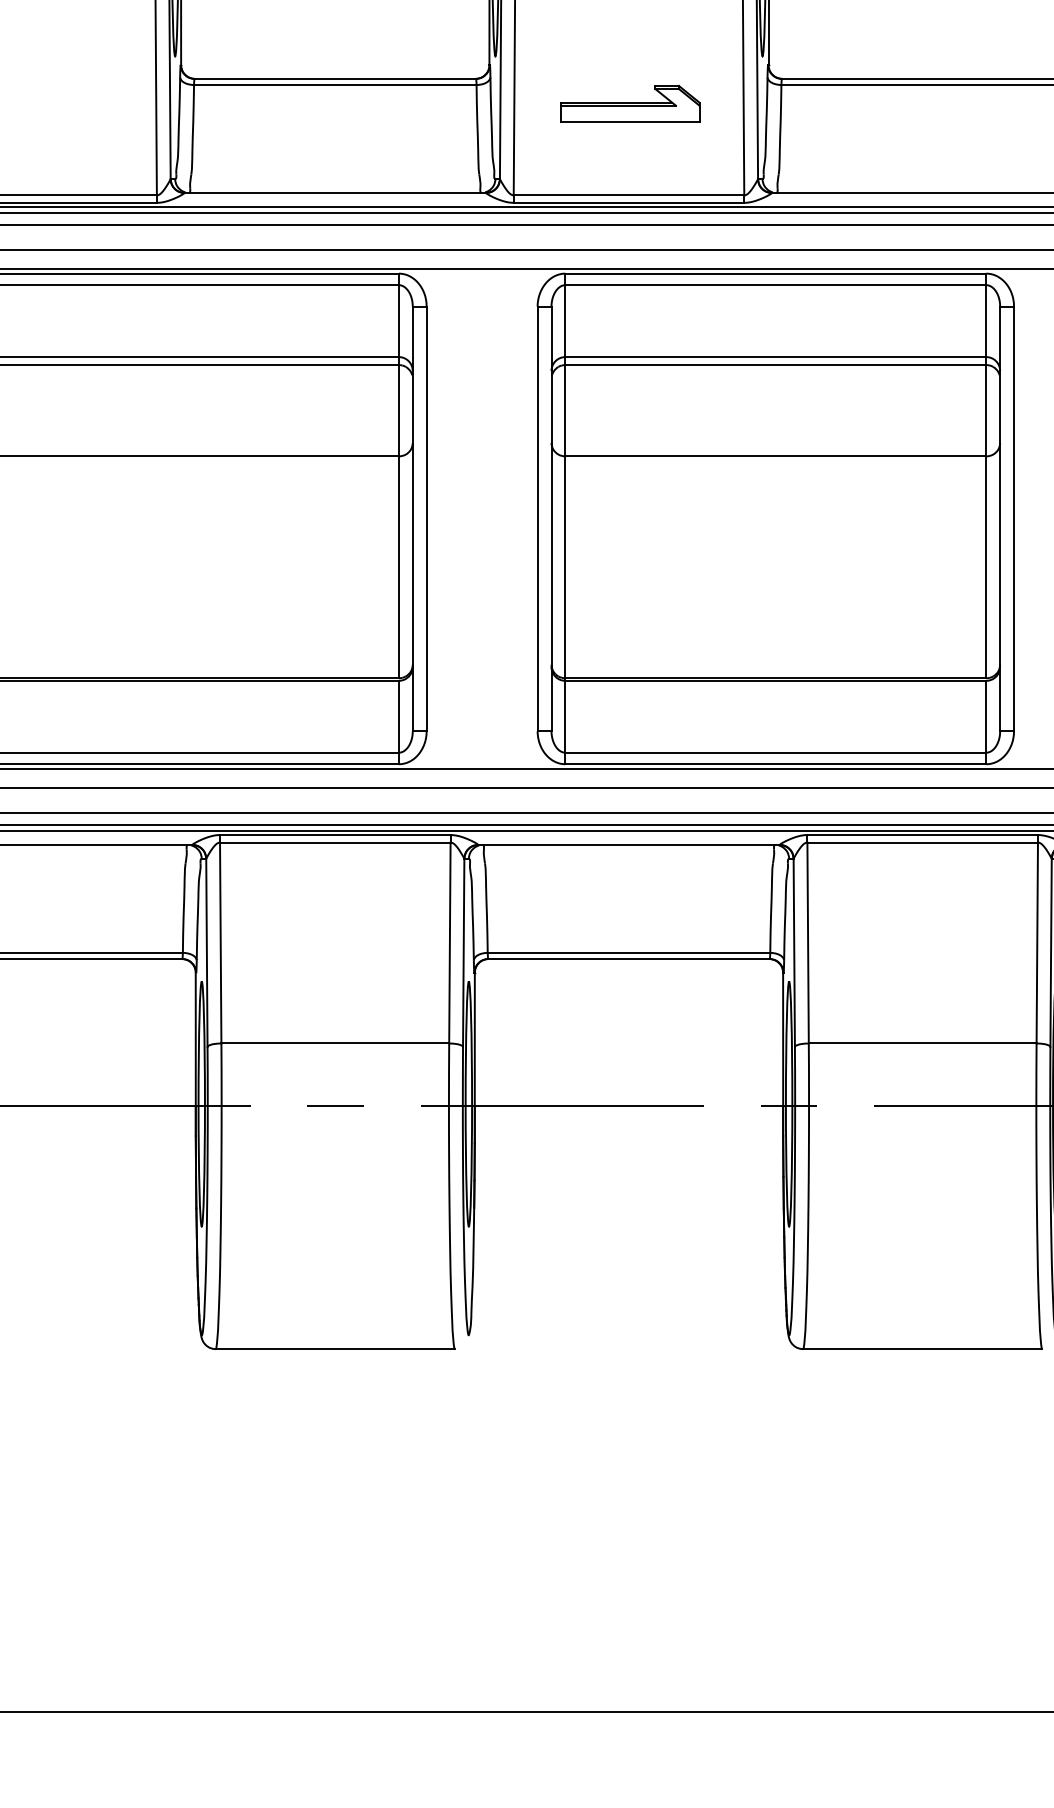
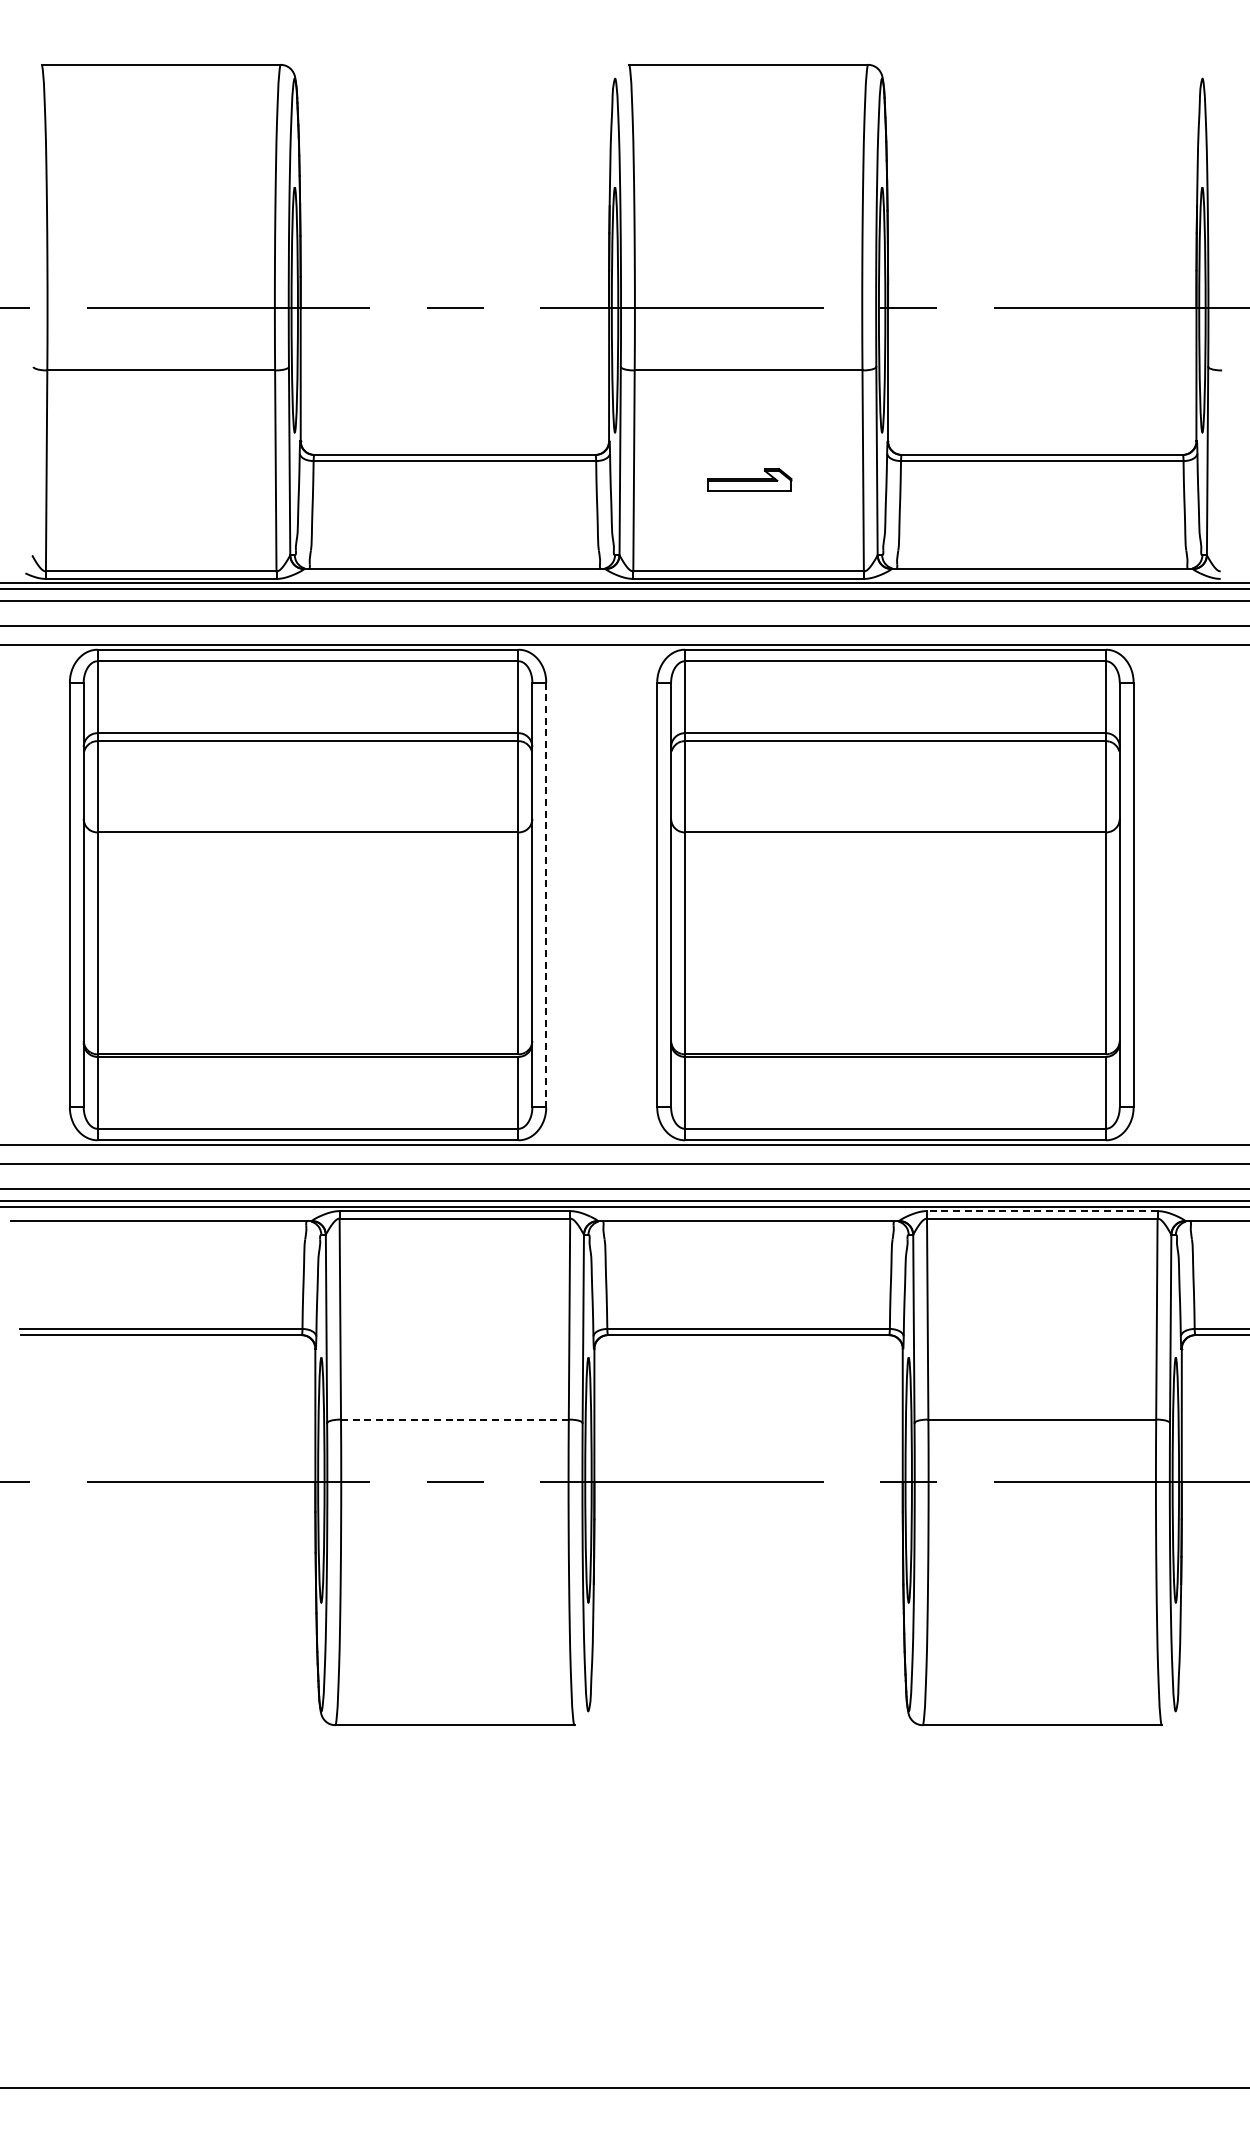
part: (629, 103) -> (749, 479), size x0.6
line: (426, 519) -> (546, 895), solid -> dashed
line: (921, 835) -> (1041, 1211), solid -> dashed
line: (334, 1043) -> (454, 1419), solid -> dashed

